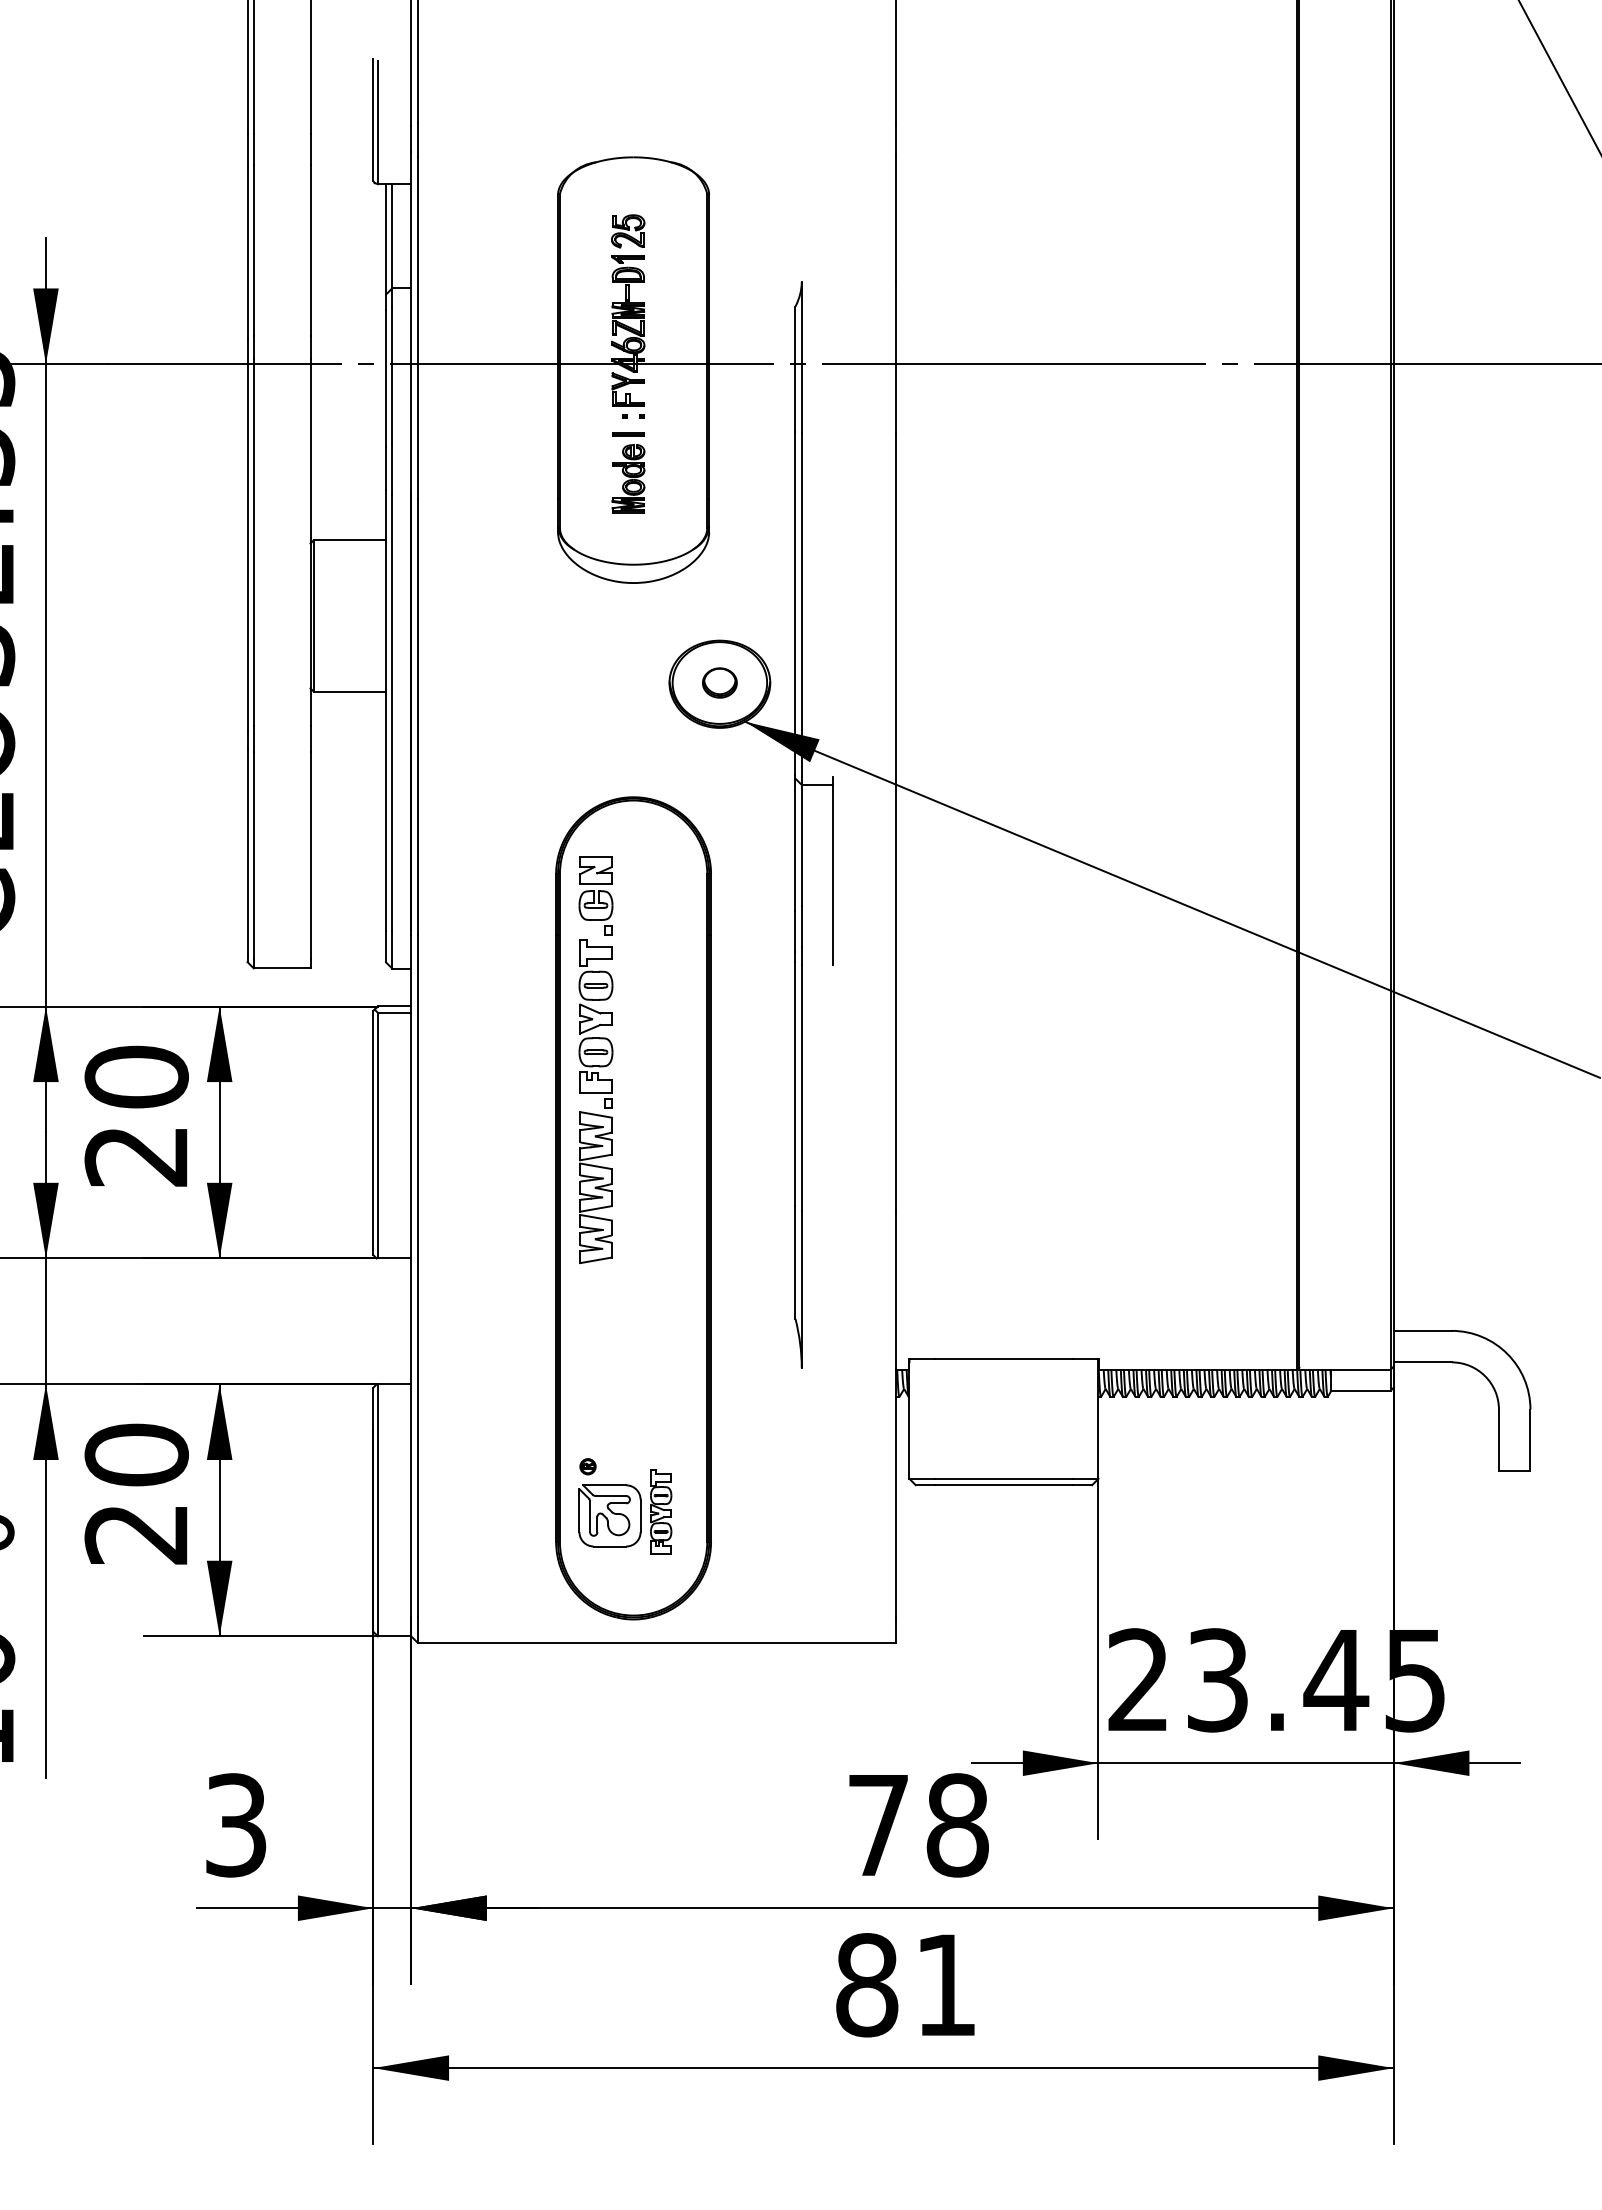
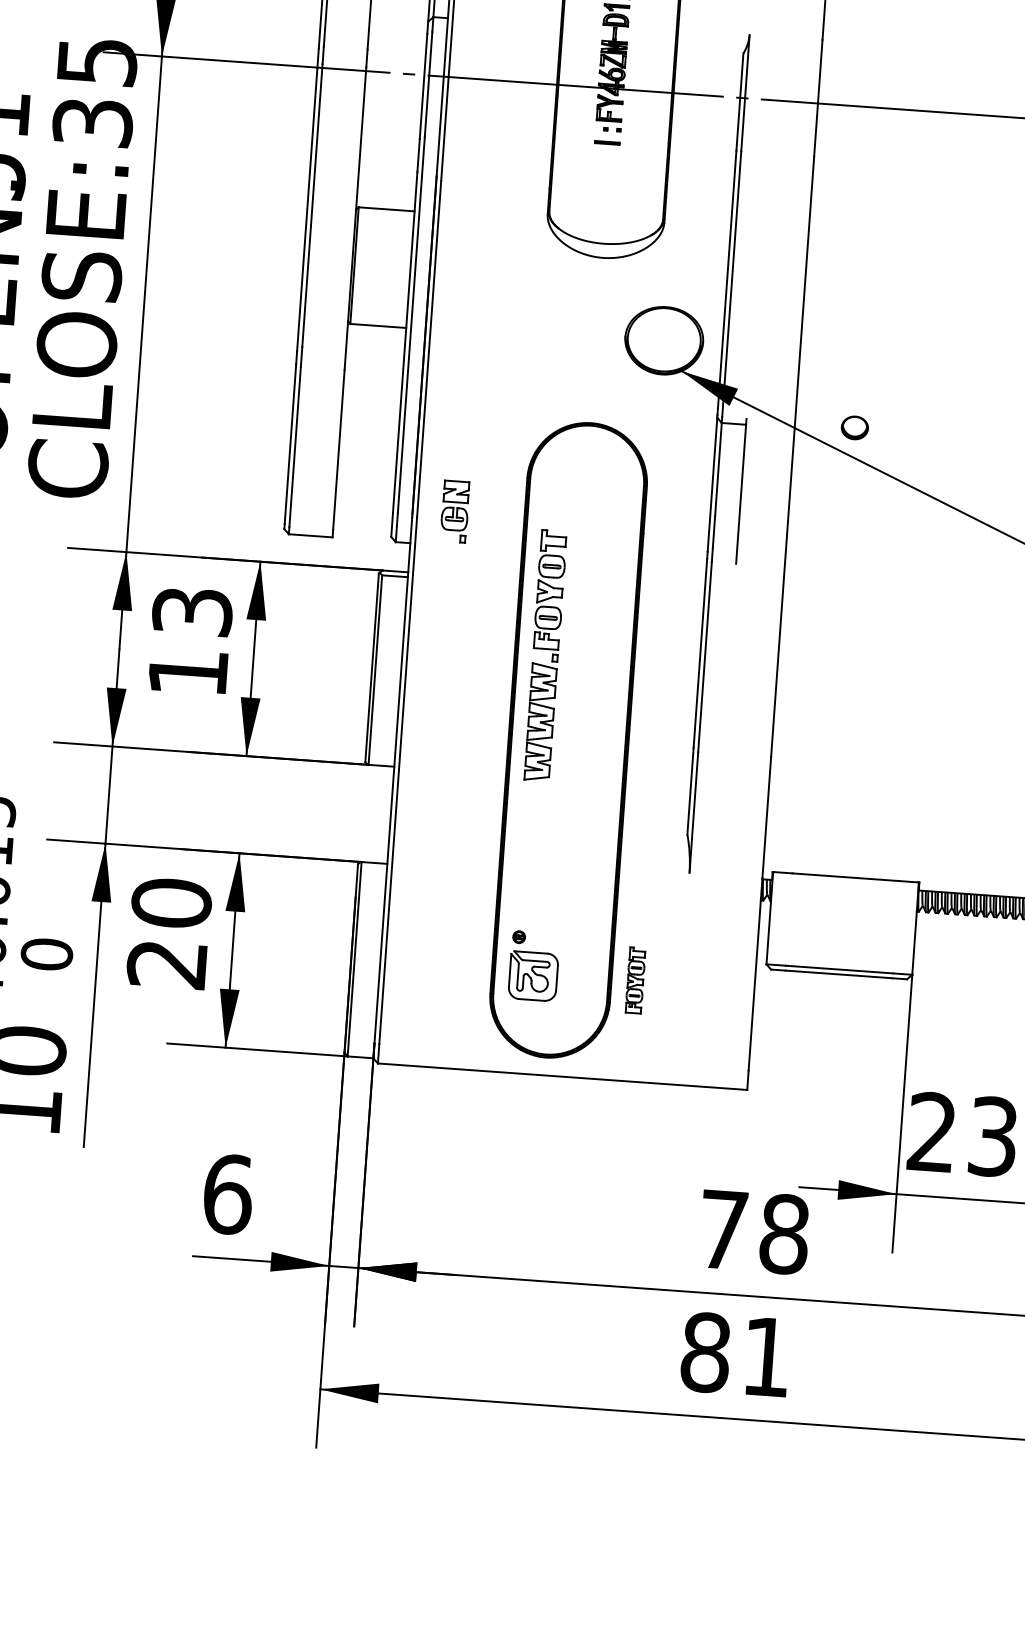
part: (628, 478) -> (605, 176), removed
part: (719, 682) -> (854, 427), moved
part: (595, 895) -> (454, 511), moved
text: (136, 1115) -> (190, 641), 20 -> 13
part: (661, 1511) -> (635, 980), moved
text: (236, 1825) -> (228, 1194), 3 -> 6

